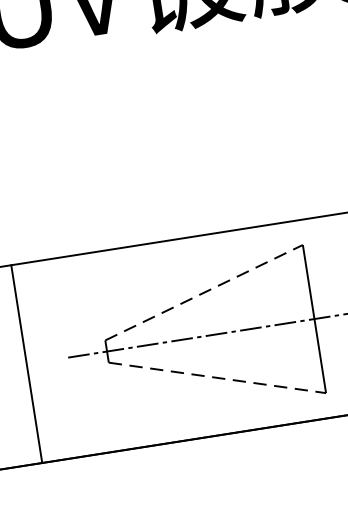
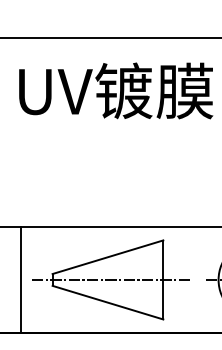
line: (203, 293) -> (107, 257), dashed -> solid
line: (26, 363) -> (20, 279), moved
line: (216, 377) -> (107, 302), dashed -> solid

